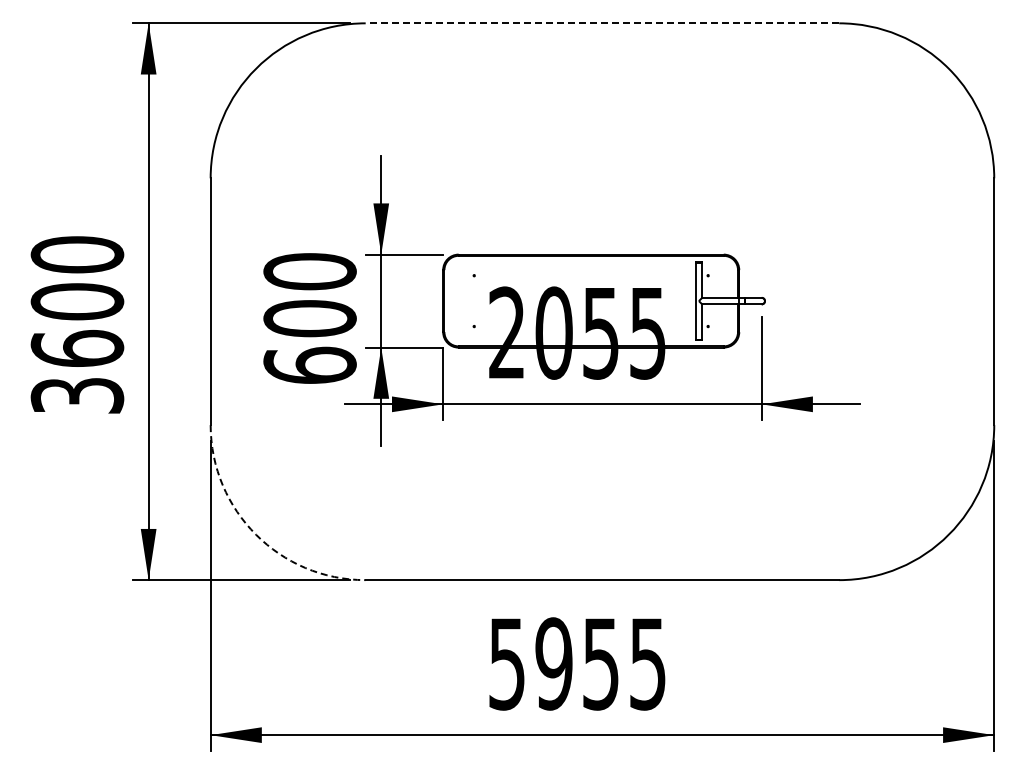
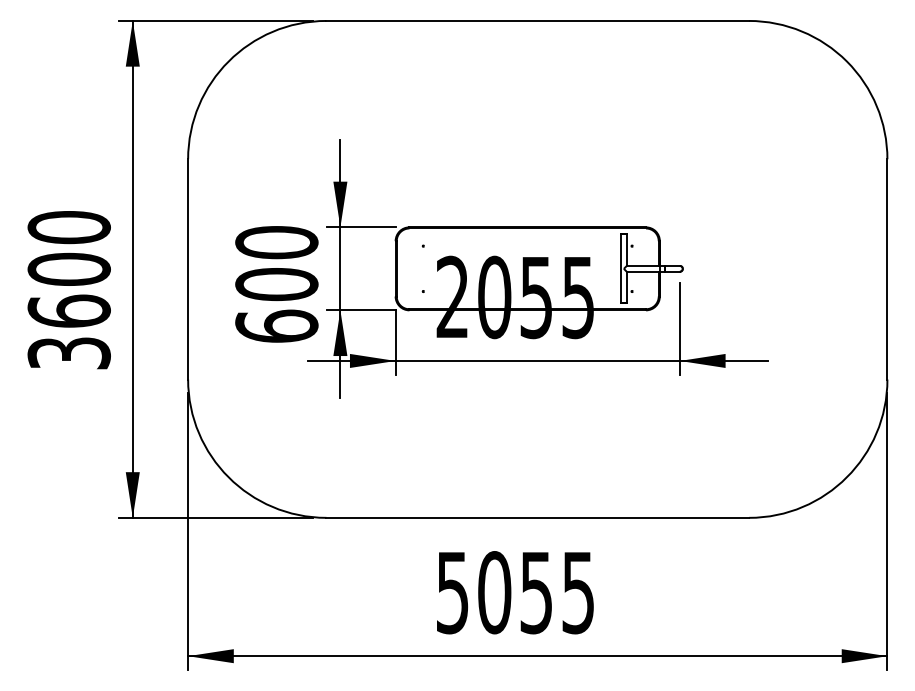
line: (602, 23) -> (537, 21), dashed -> solid
arc: (256, 534) -> (229, 477), dashed -> solid
text: (553, 663) -> (494, 592), 5955 -> 5055

